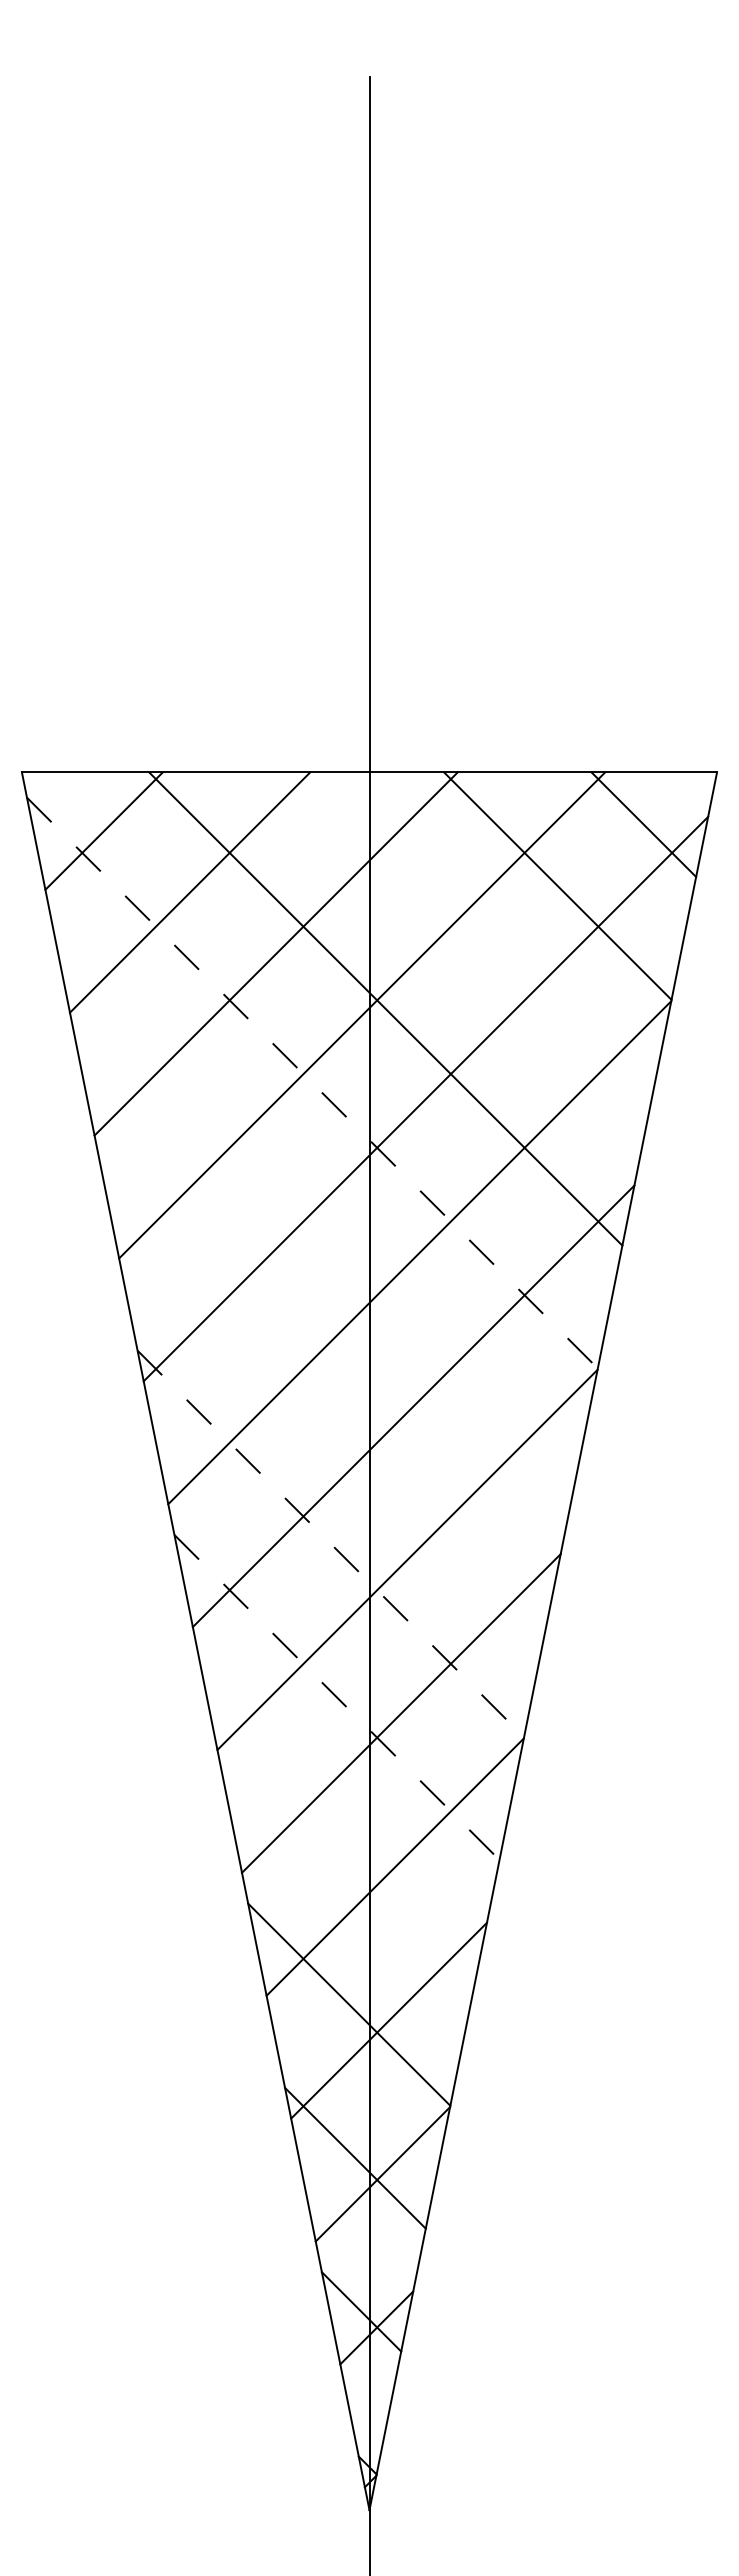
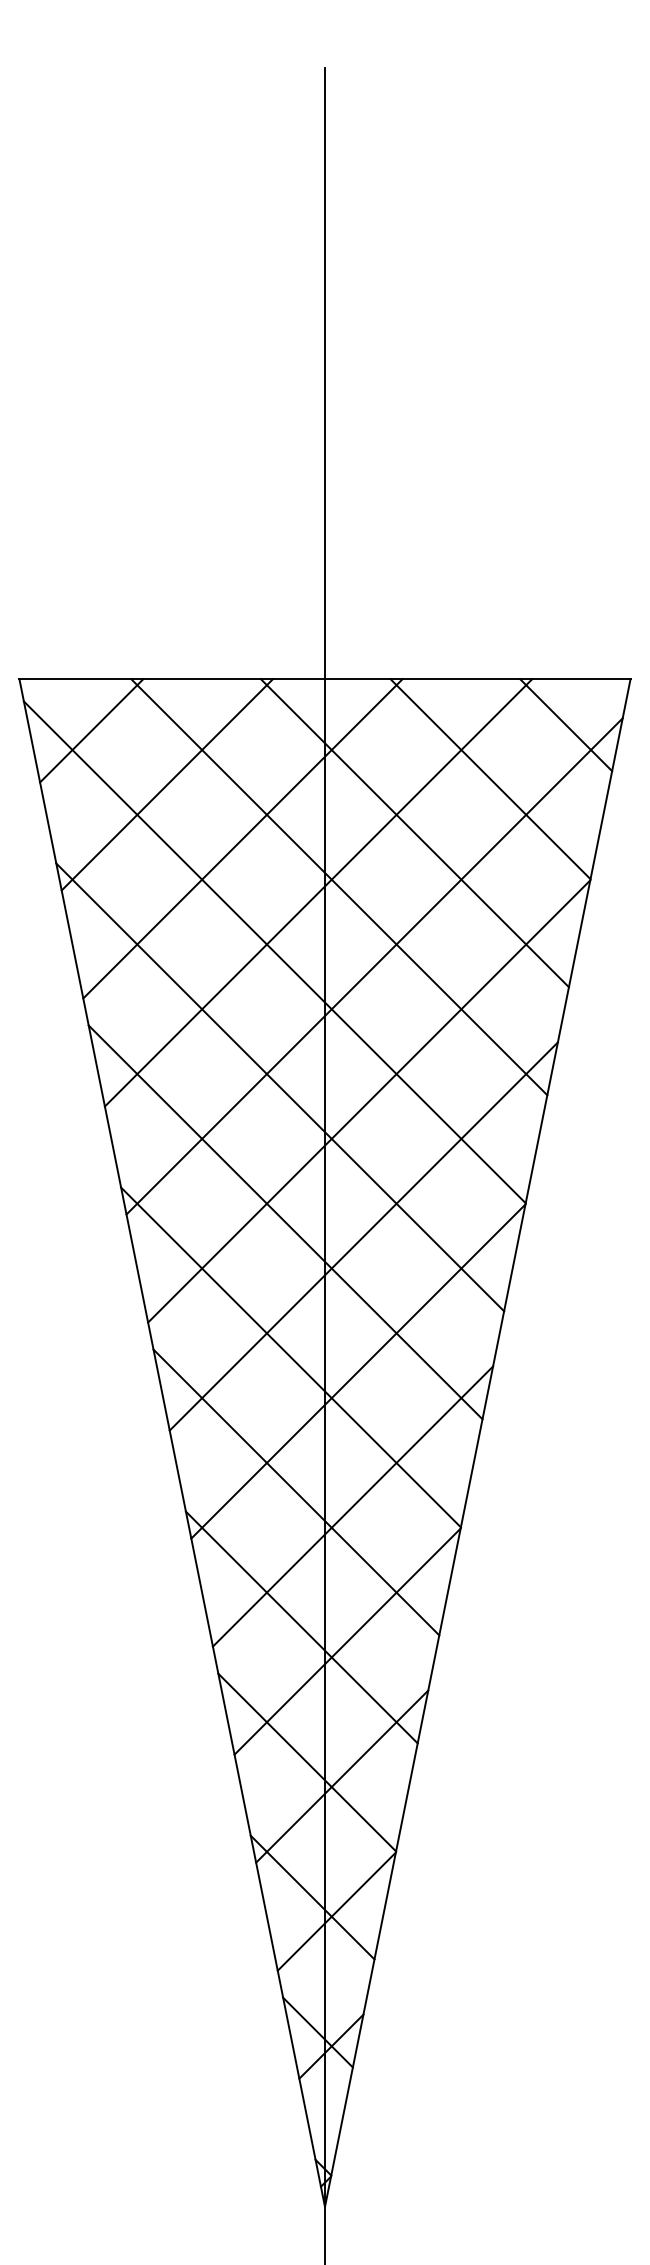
line: (471, 947) -> (414, 833), added
line: (312, 1083) -> (274, 952), dashed -> solid
line: (318, 1236) -> (280, 1087), added
line: (324, 1390) -> (285, 1222), added
line: (331, 1544) -> (291, 1357), dashed -> solid
line: (336, 1697) -> (295, 1492), dashed -> solid
line: (342, 1850) -> (301, 1626), added

